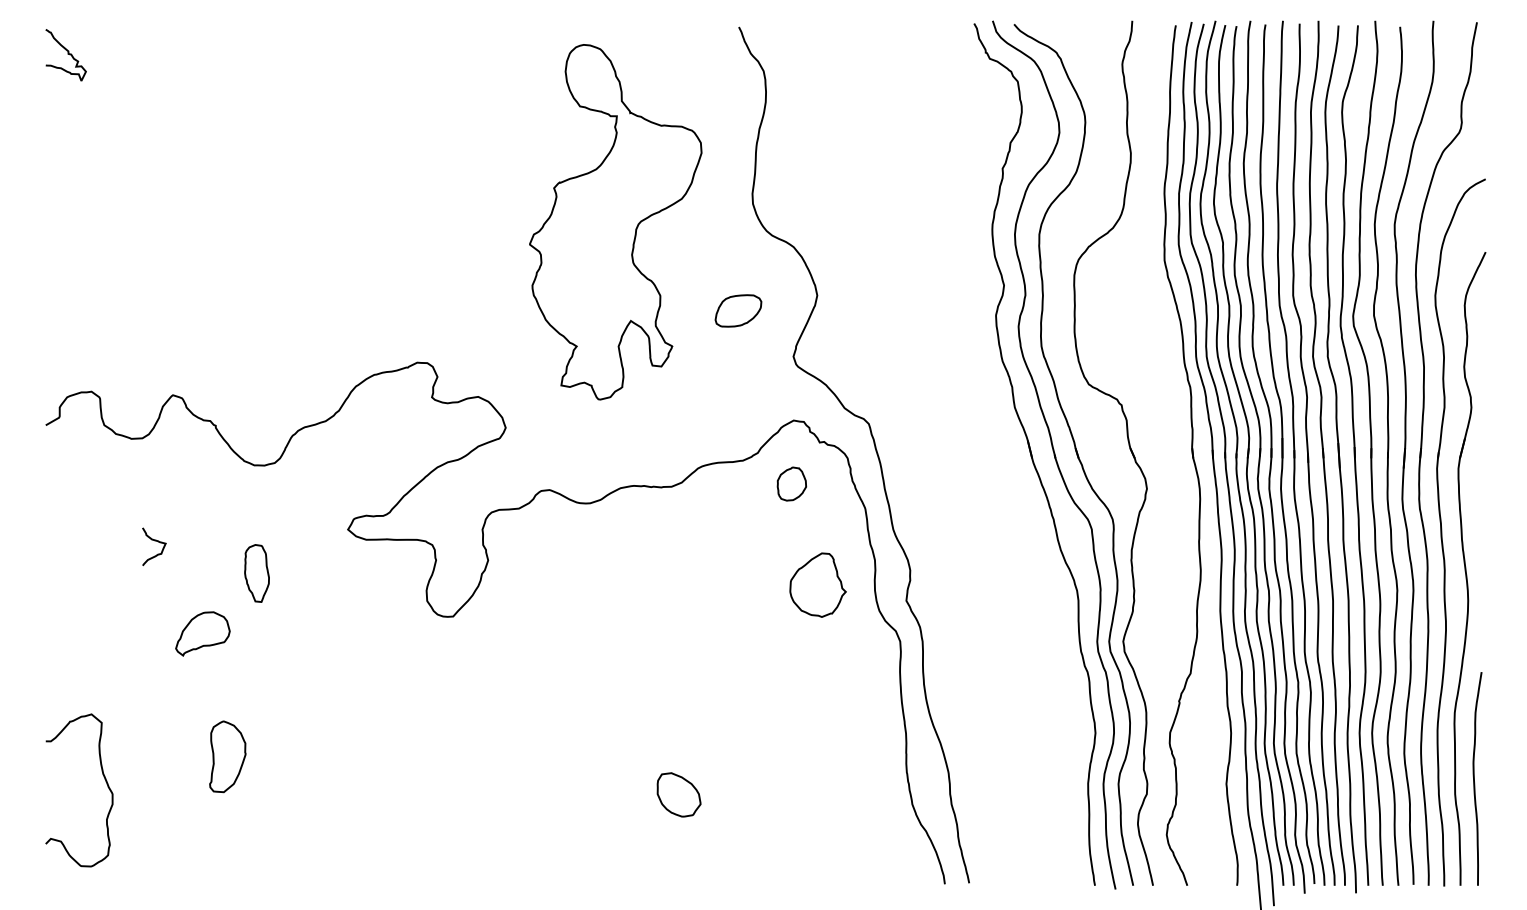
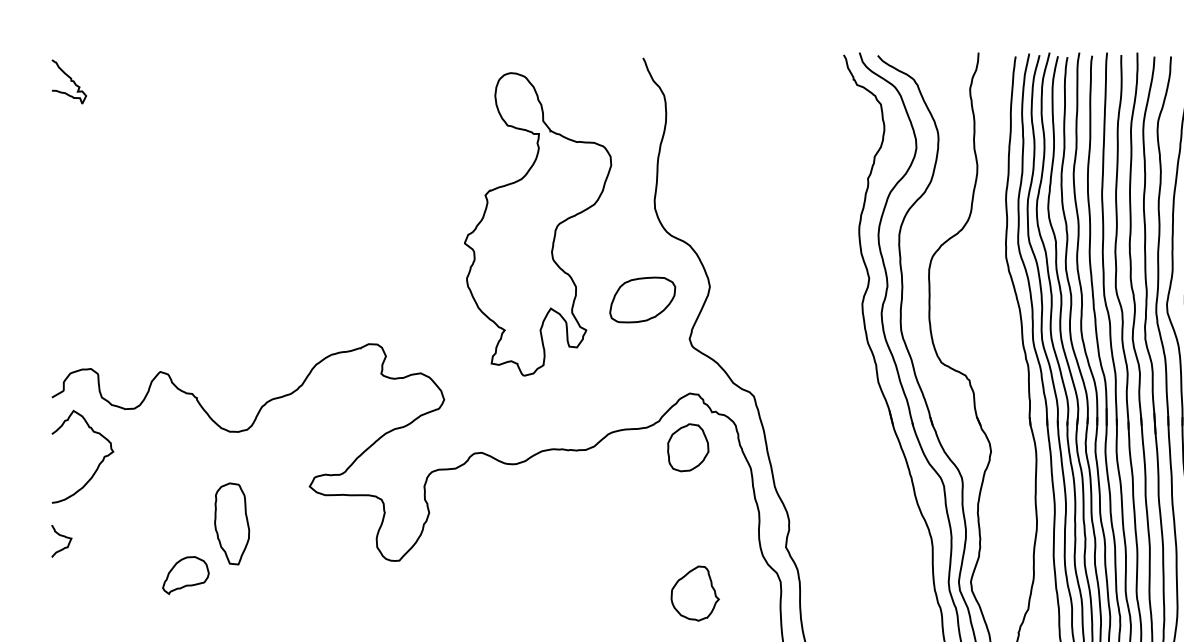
part: (738, 310) -> (642, 299), size x1.67
part: (791, 483) -> (687, 447), size x1.67
curve: (100, 503) -> (98, 464), added
curve: (154, 541) -> (61, 536), moved
part: (256, 573) -> (231, 523), size x1.67
part: (817, 584) -> (694, 593), moved

